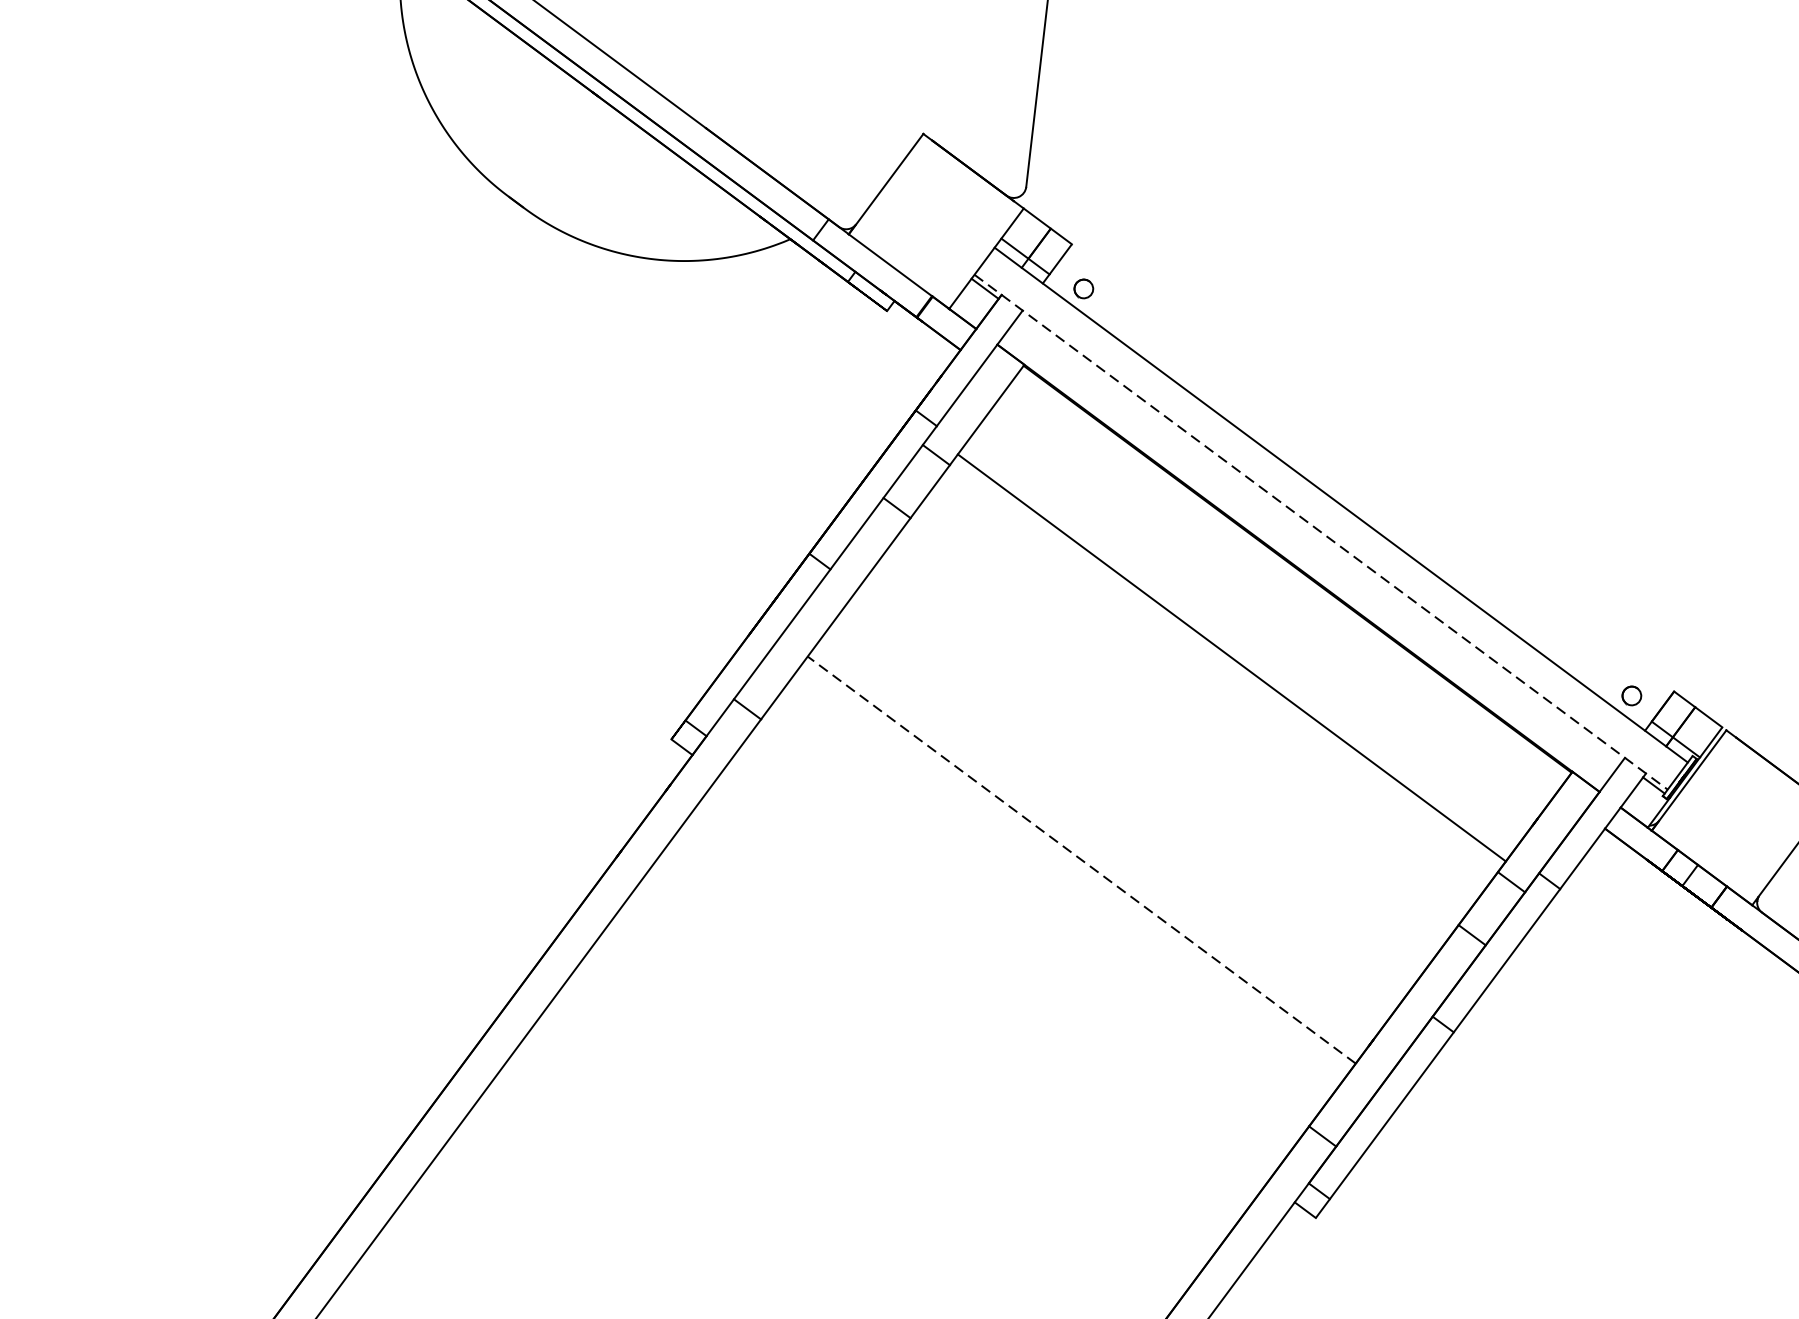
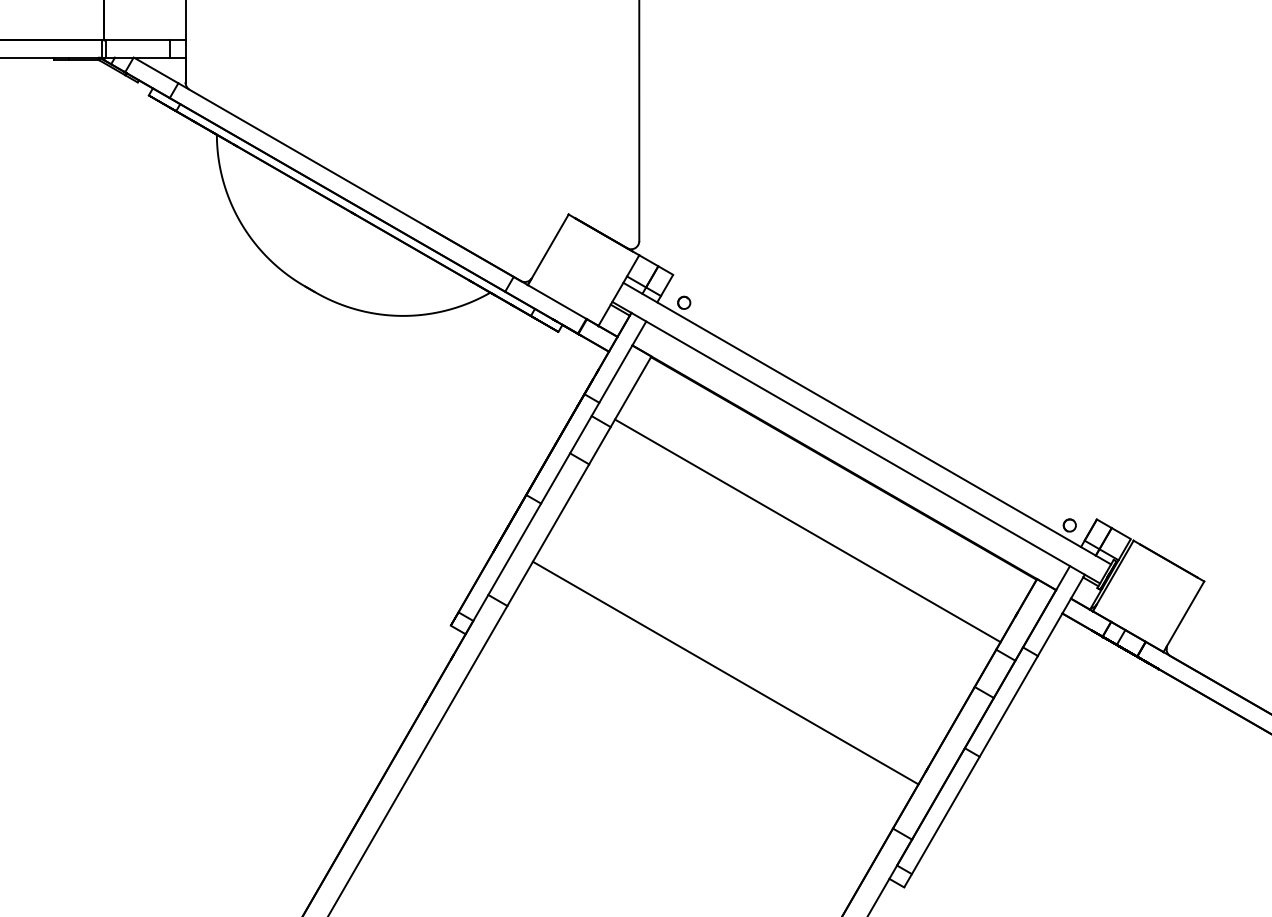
line: (1321, 531) -> (856, 442), dashed -> solid
line: (1081, 860) -> (725, 673), dashed -> solid

